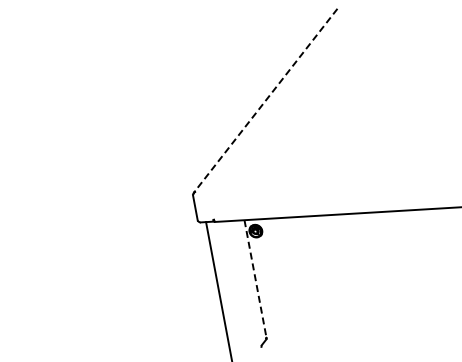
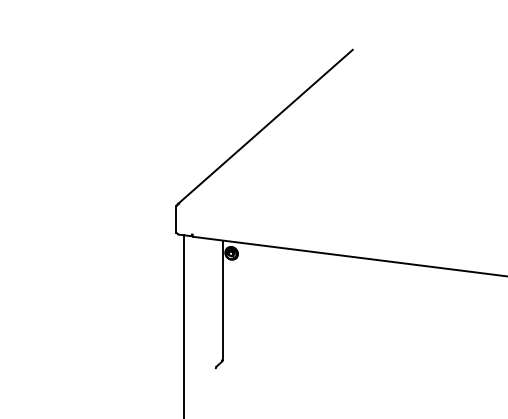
line: (265, 100) -> (265, 126), dashed -> solid
line: (255, 279) -> (222, 300), dashed -> solid

